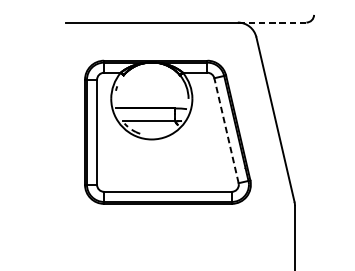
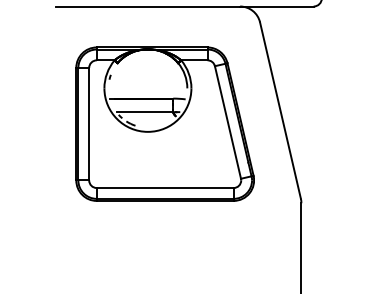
line: (271, 22) -> (276, 6), dashed -> solid
line: (226, 130) -> (227, 122), dashed -> solid

